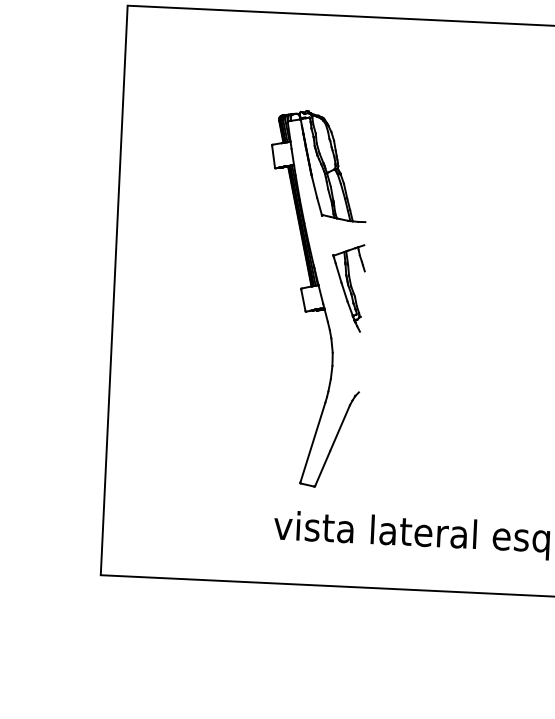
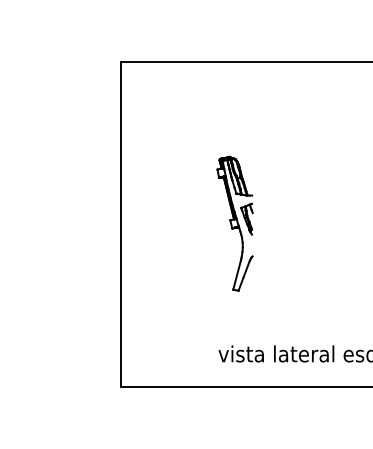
part: (312, 298) -> (234, 223), size x0.62

